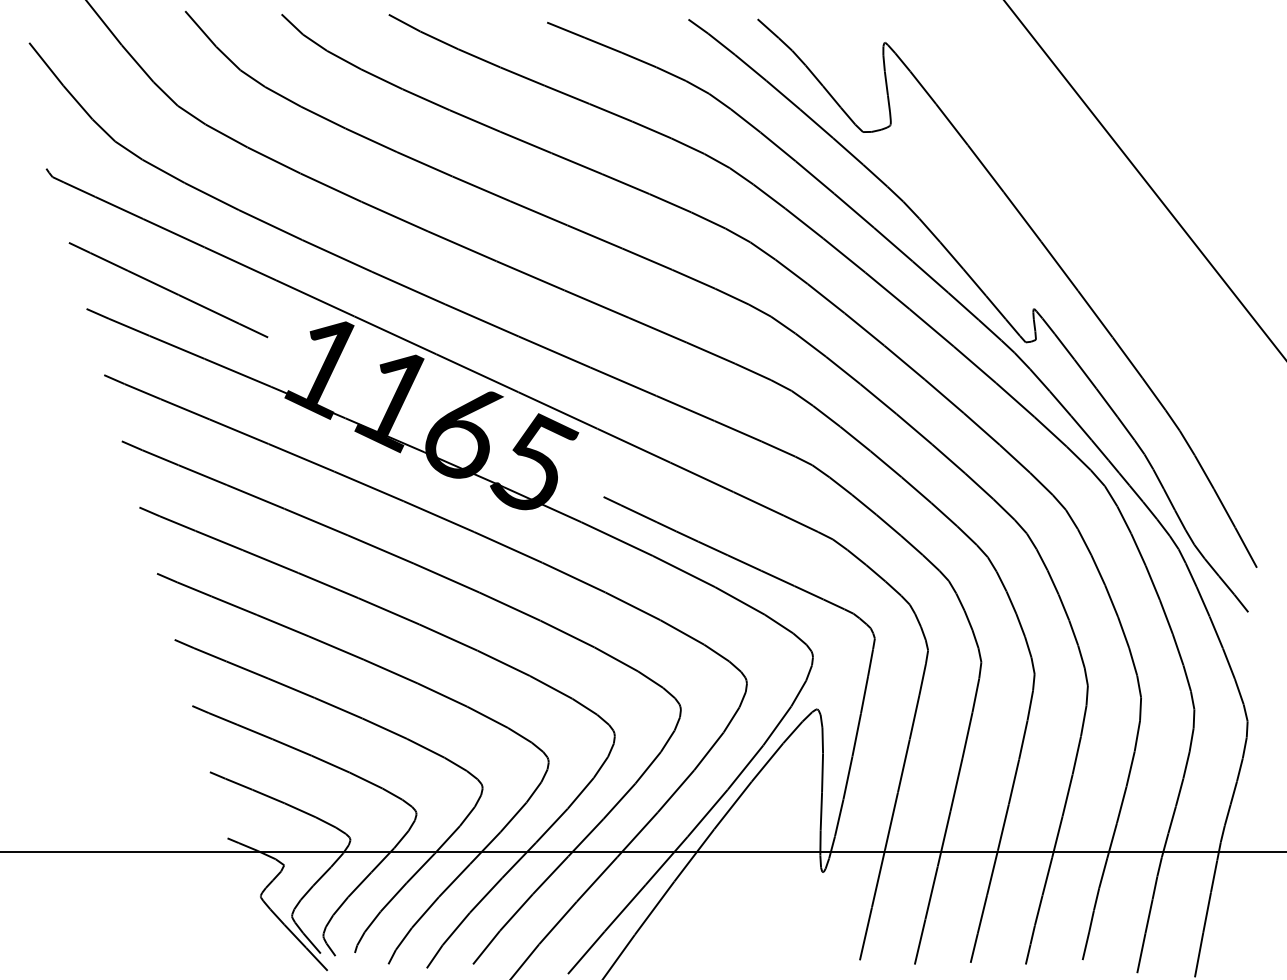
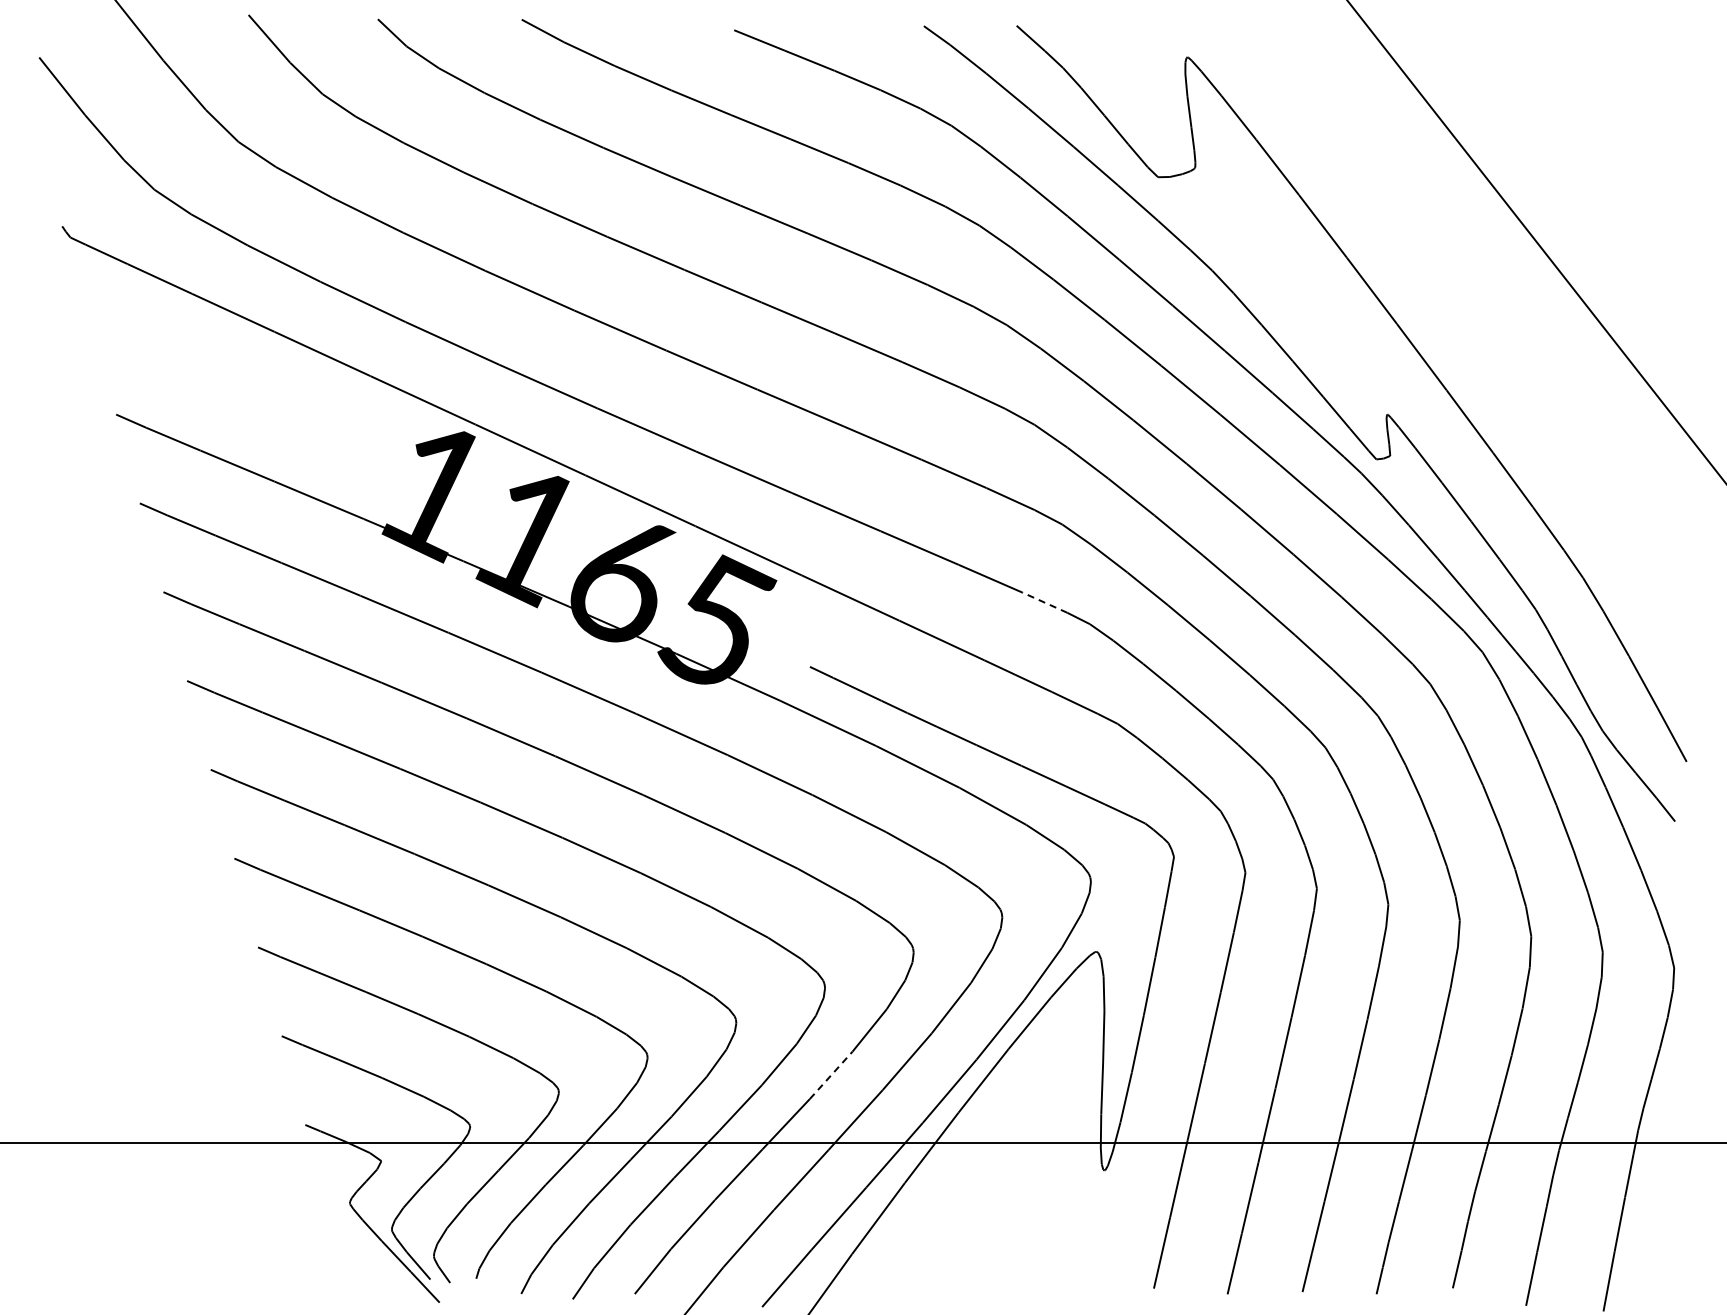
line: (168, 290) -> (225, 389), removed
line: (778, 449) -> (1044, 602), solid -> dashed
line: (619, 801) -> (831, 1075), solid -> dashed

